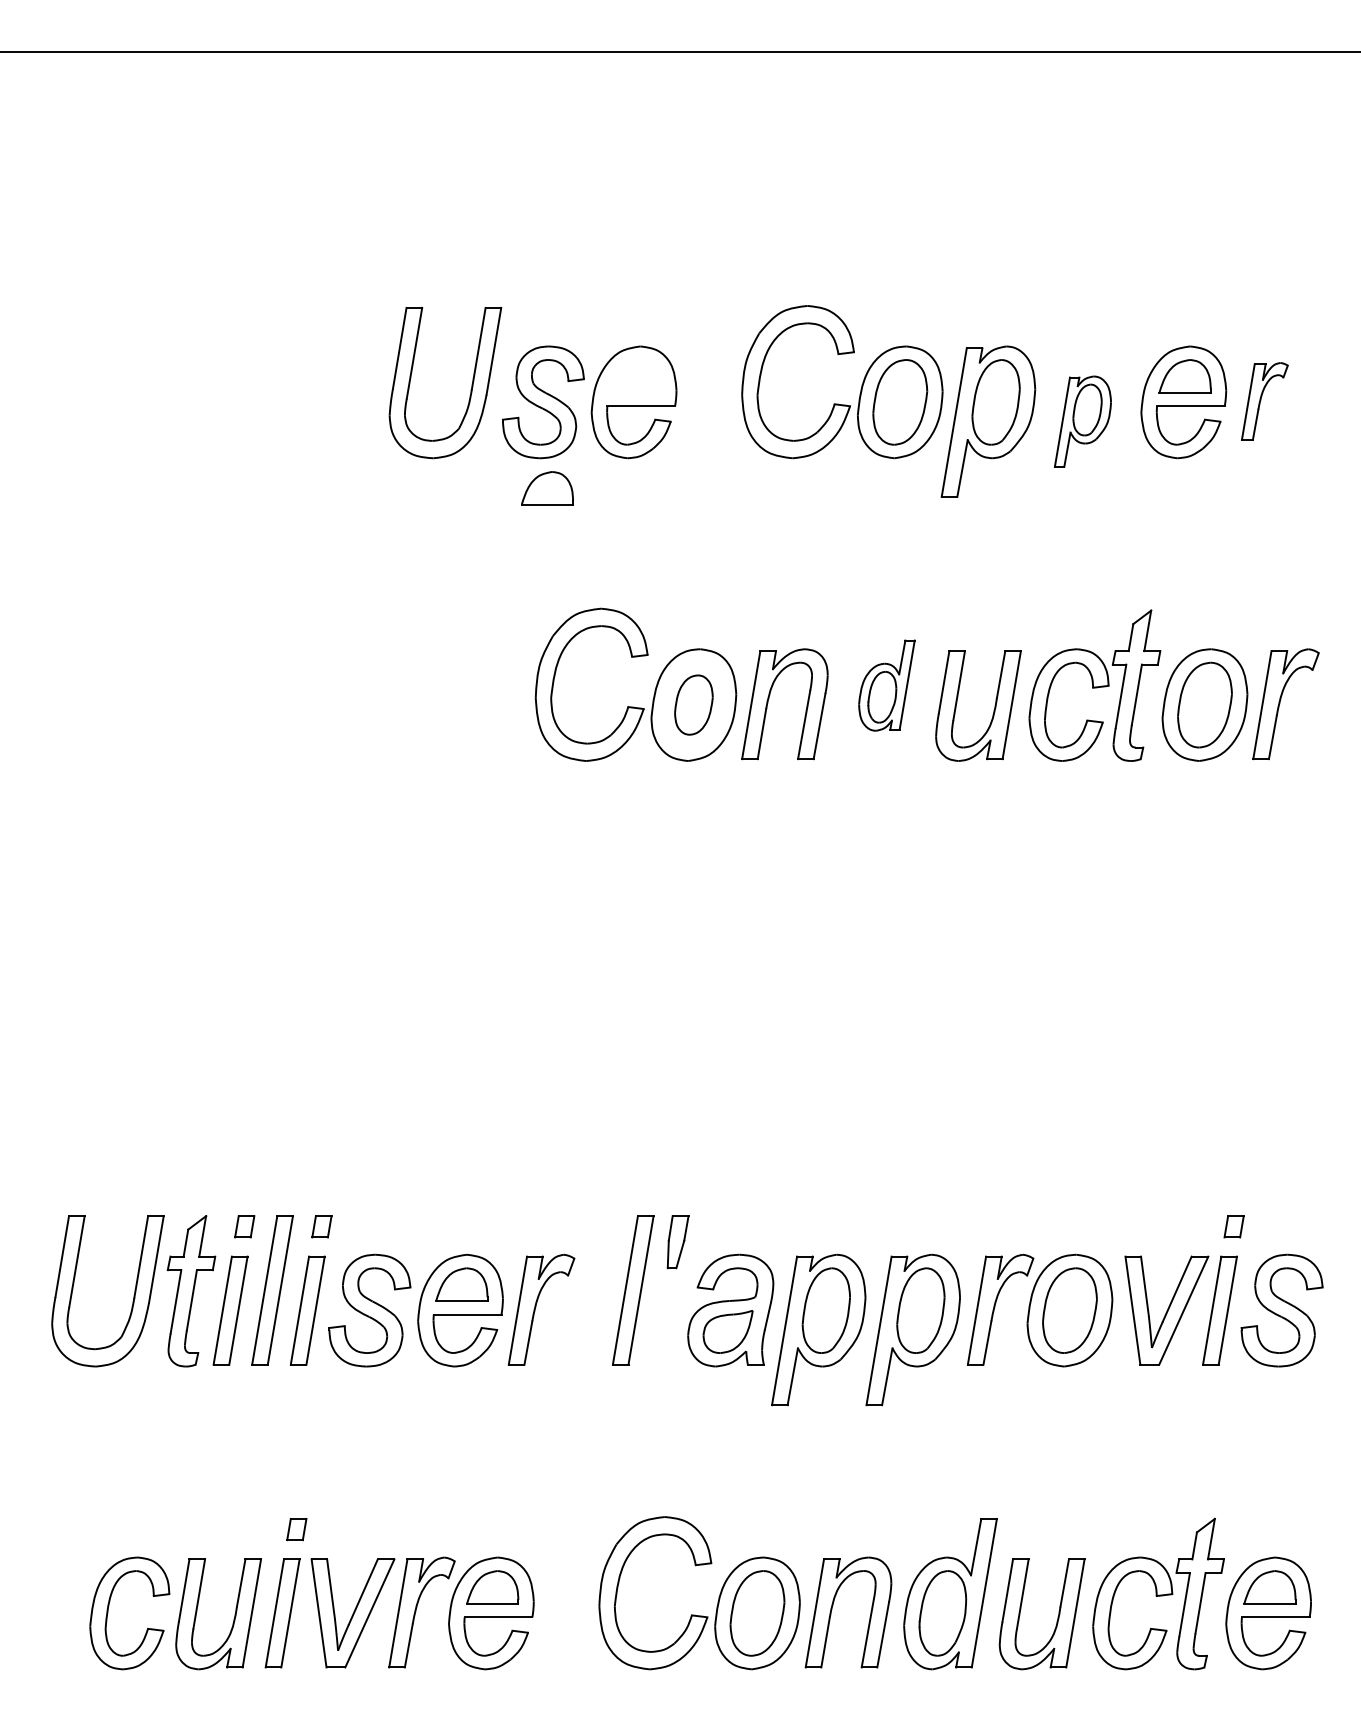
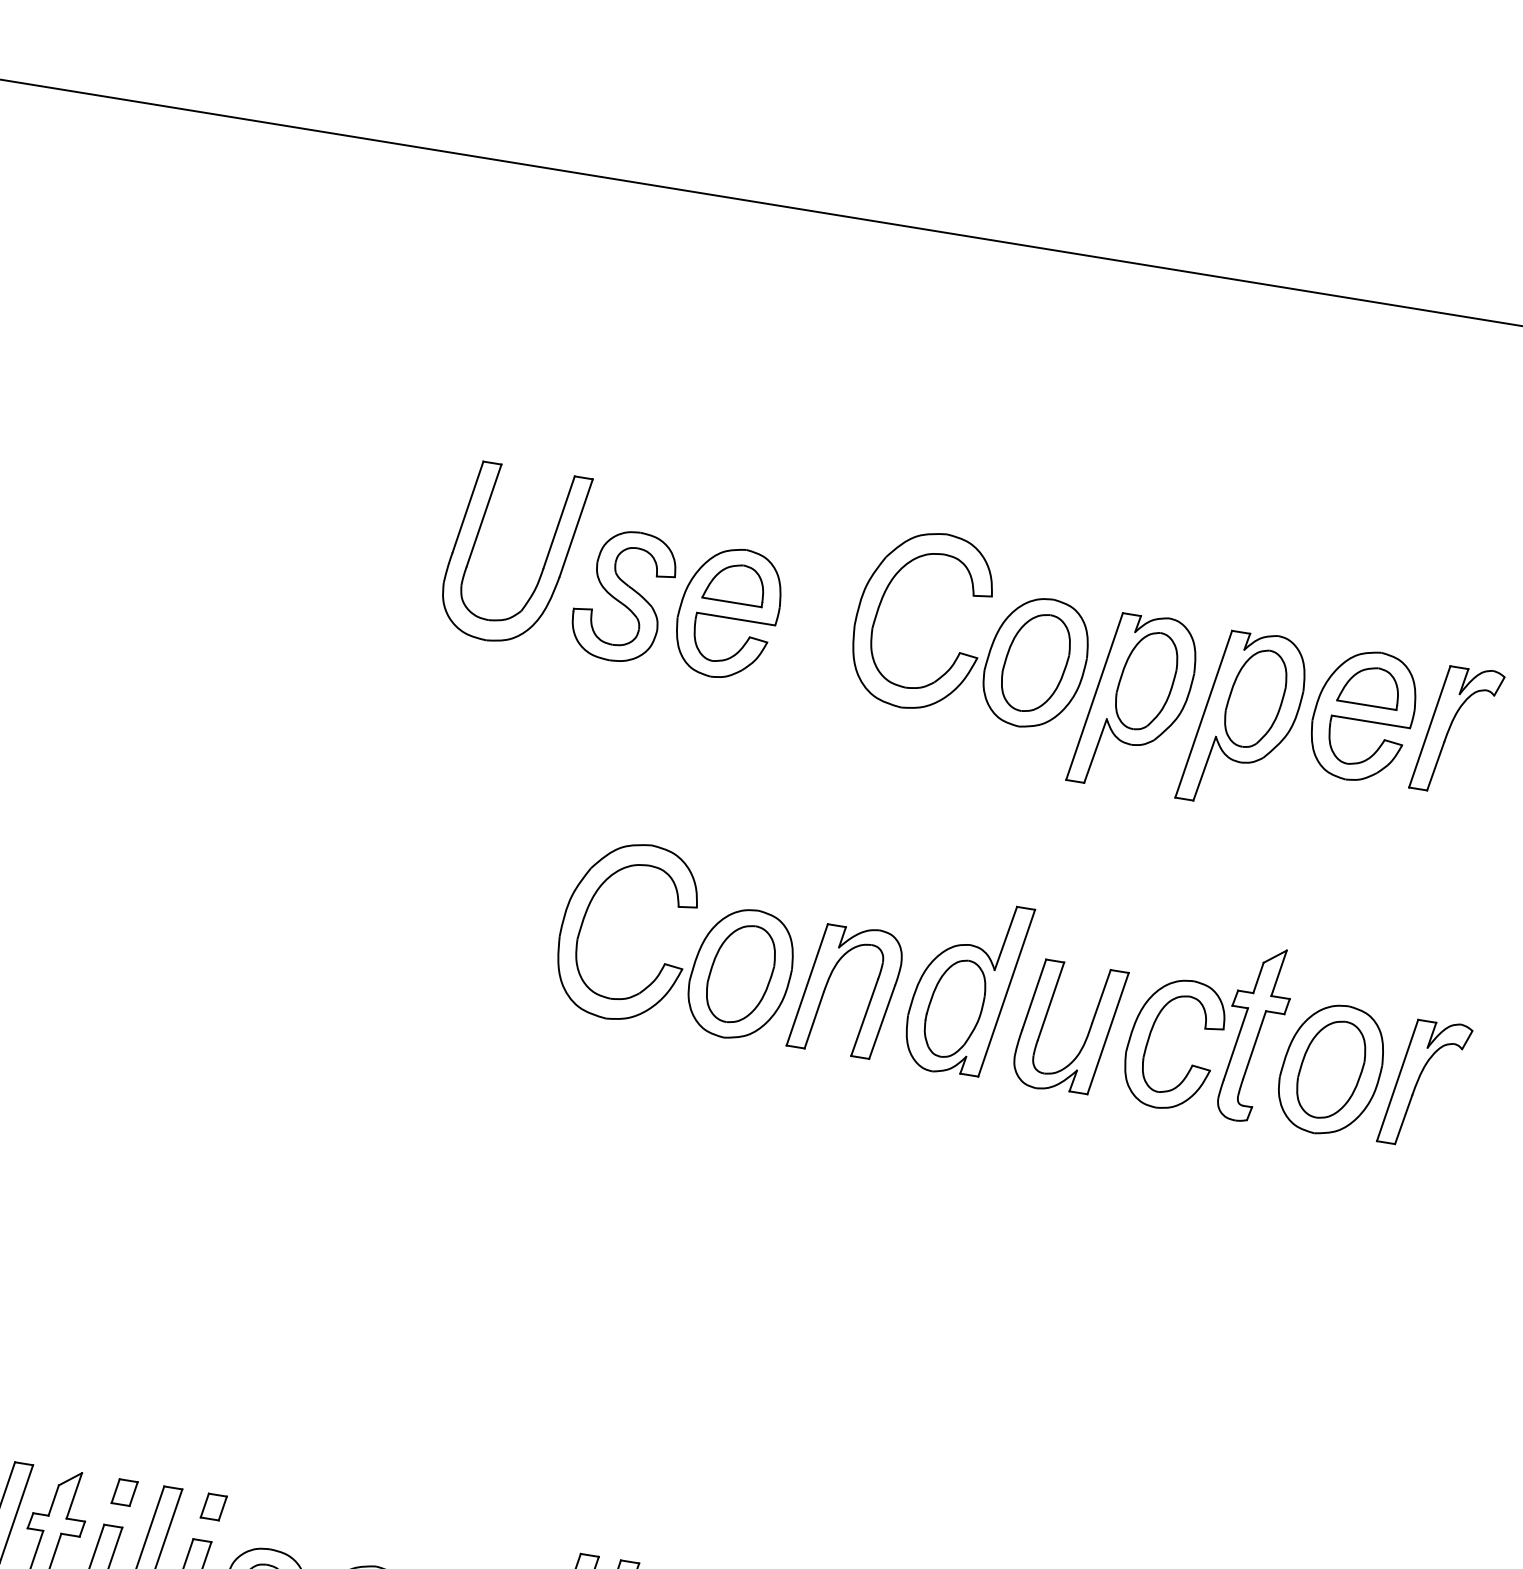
part: (1264, 401) -> (1456, 730), size x1.43
part: (1082, 421) -> (1242, 719), size x1.67
part: (547, 488) -> (735, 583), moved
part: (886, 685) -> (967, 987), size x1.67
part: (693, 704) -> (740, 973), size x1.43

